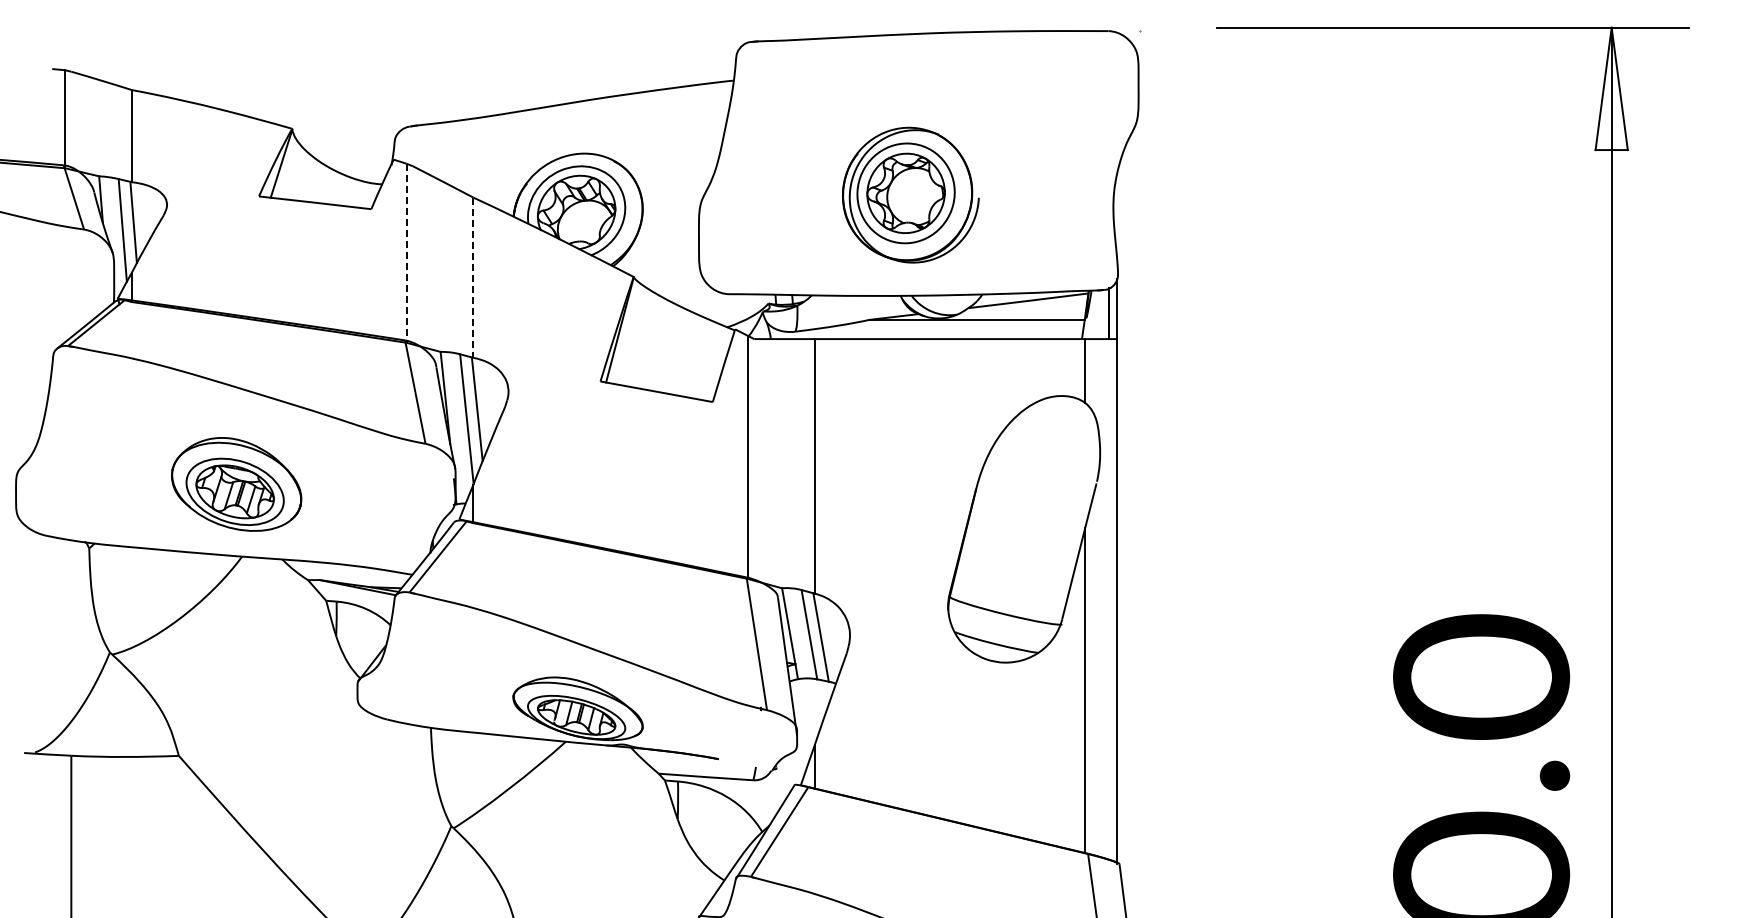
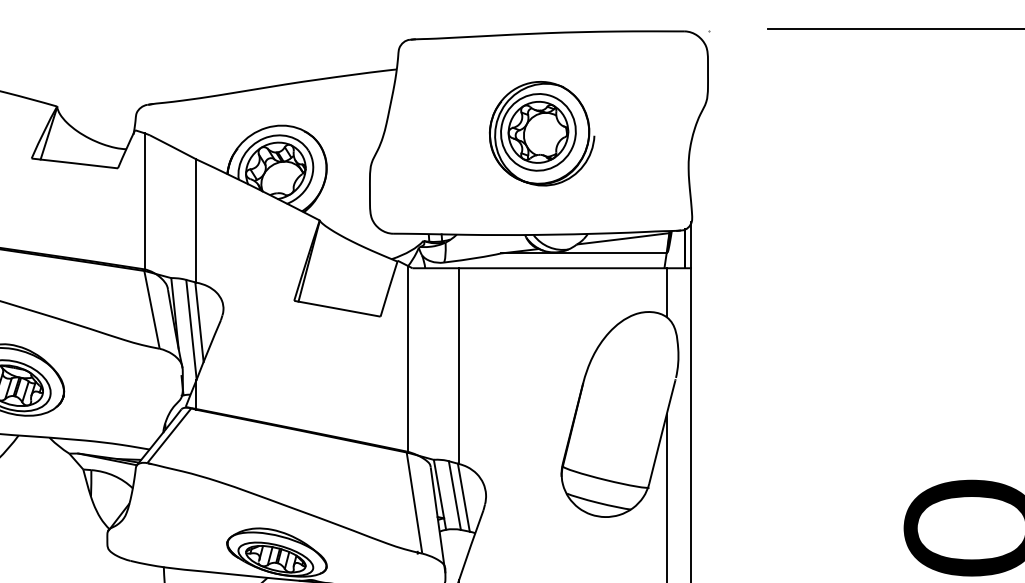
part: (910, 194) -> (541, 133), moved
line: (406, 253) -> (145, 202), dashed -> solid
line: (473, 278) -> (196, 221), dashed -> solid

